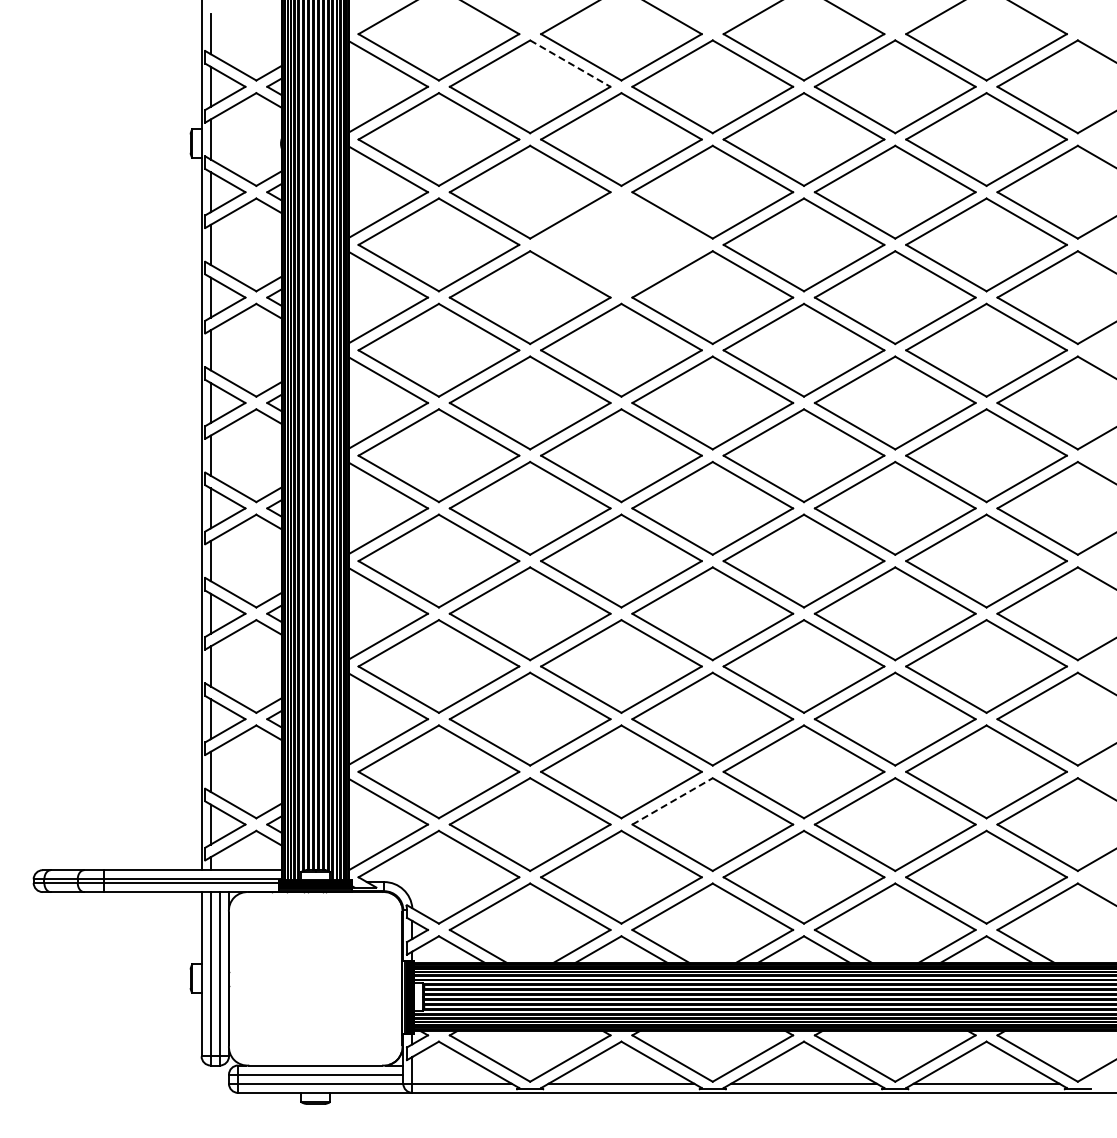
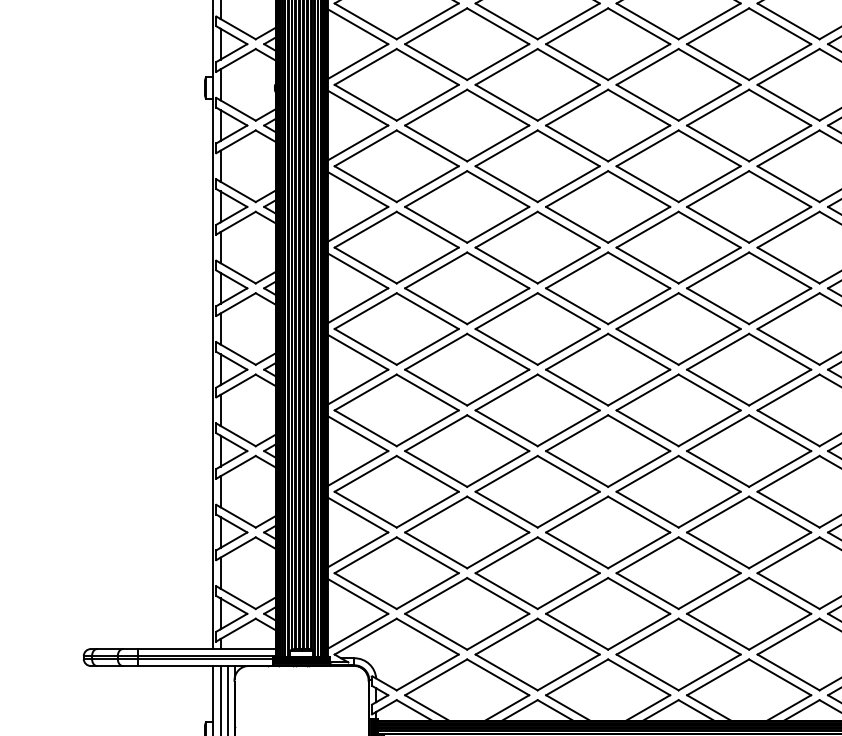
line: (570, 63) -> (498, 26), dashed -> solid
part: (621, 244) -> (537, 165), added
line: (673, 801) -> (577, 596), dashed -> solid

